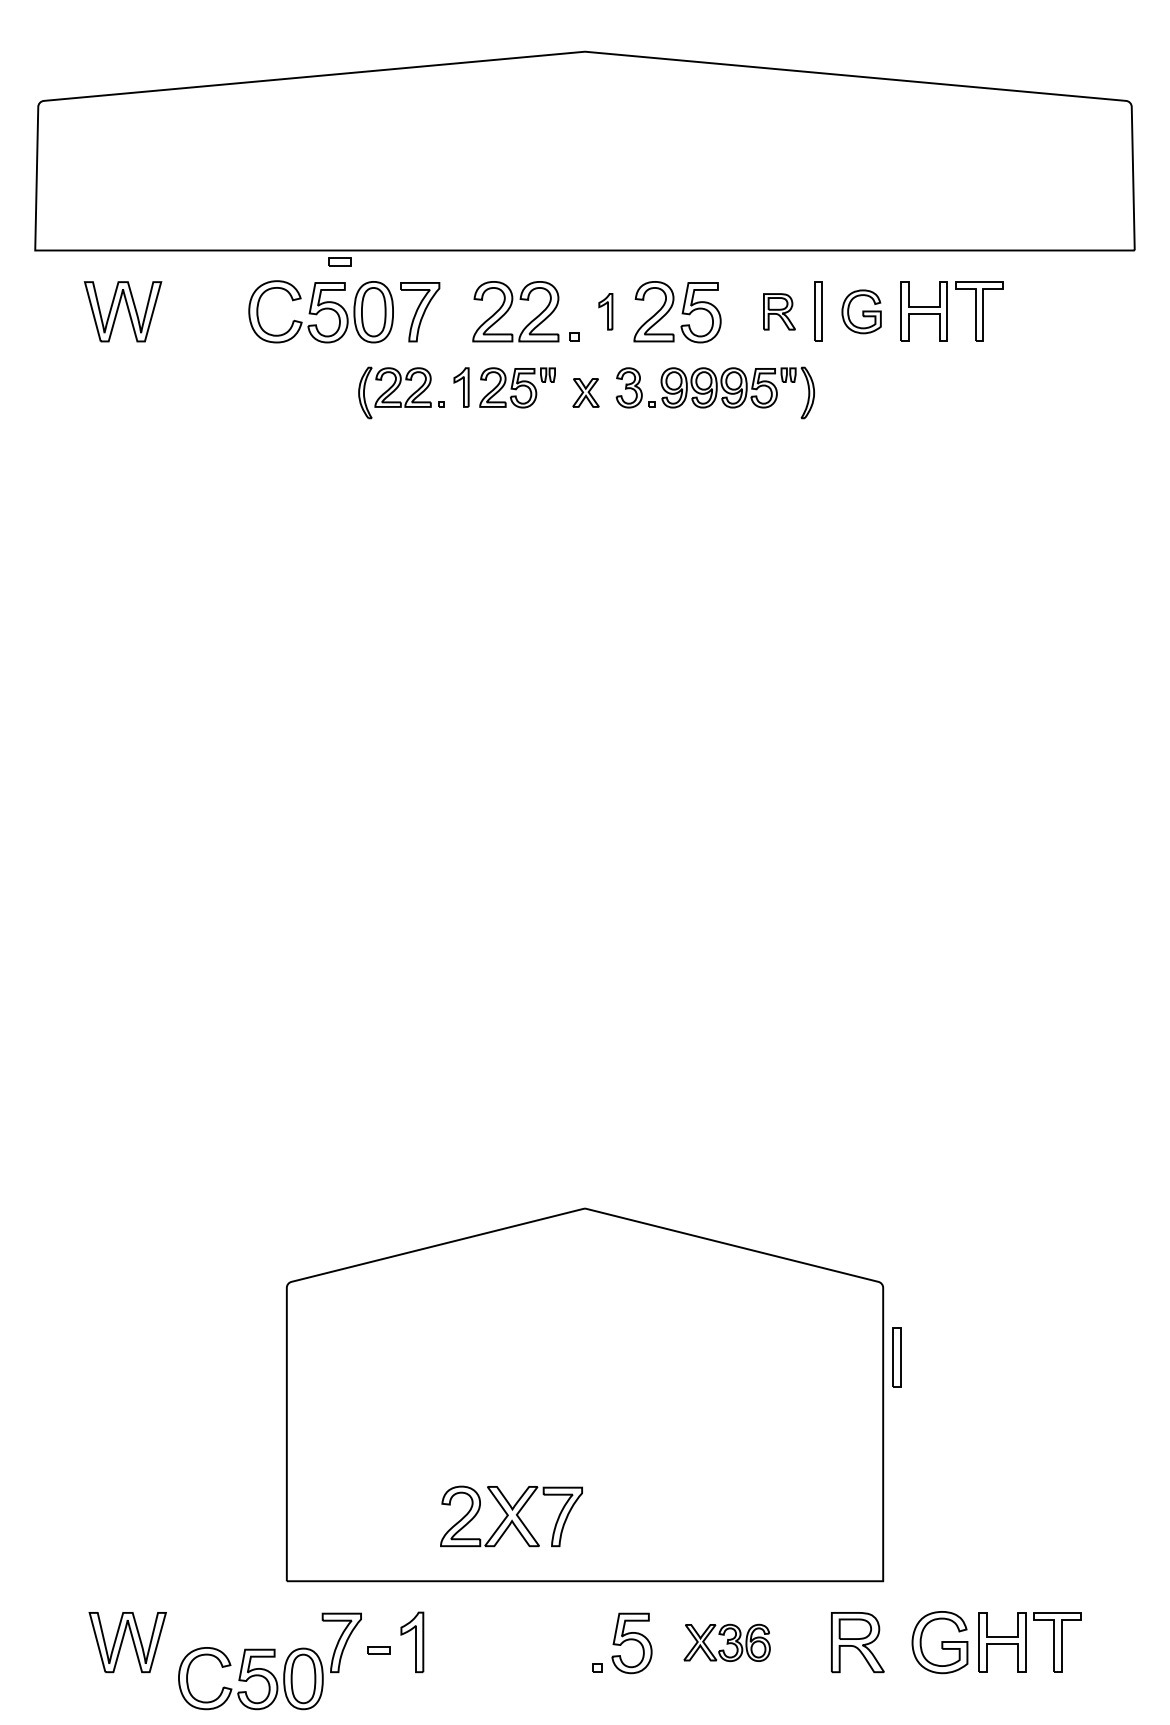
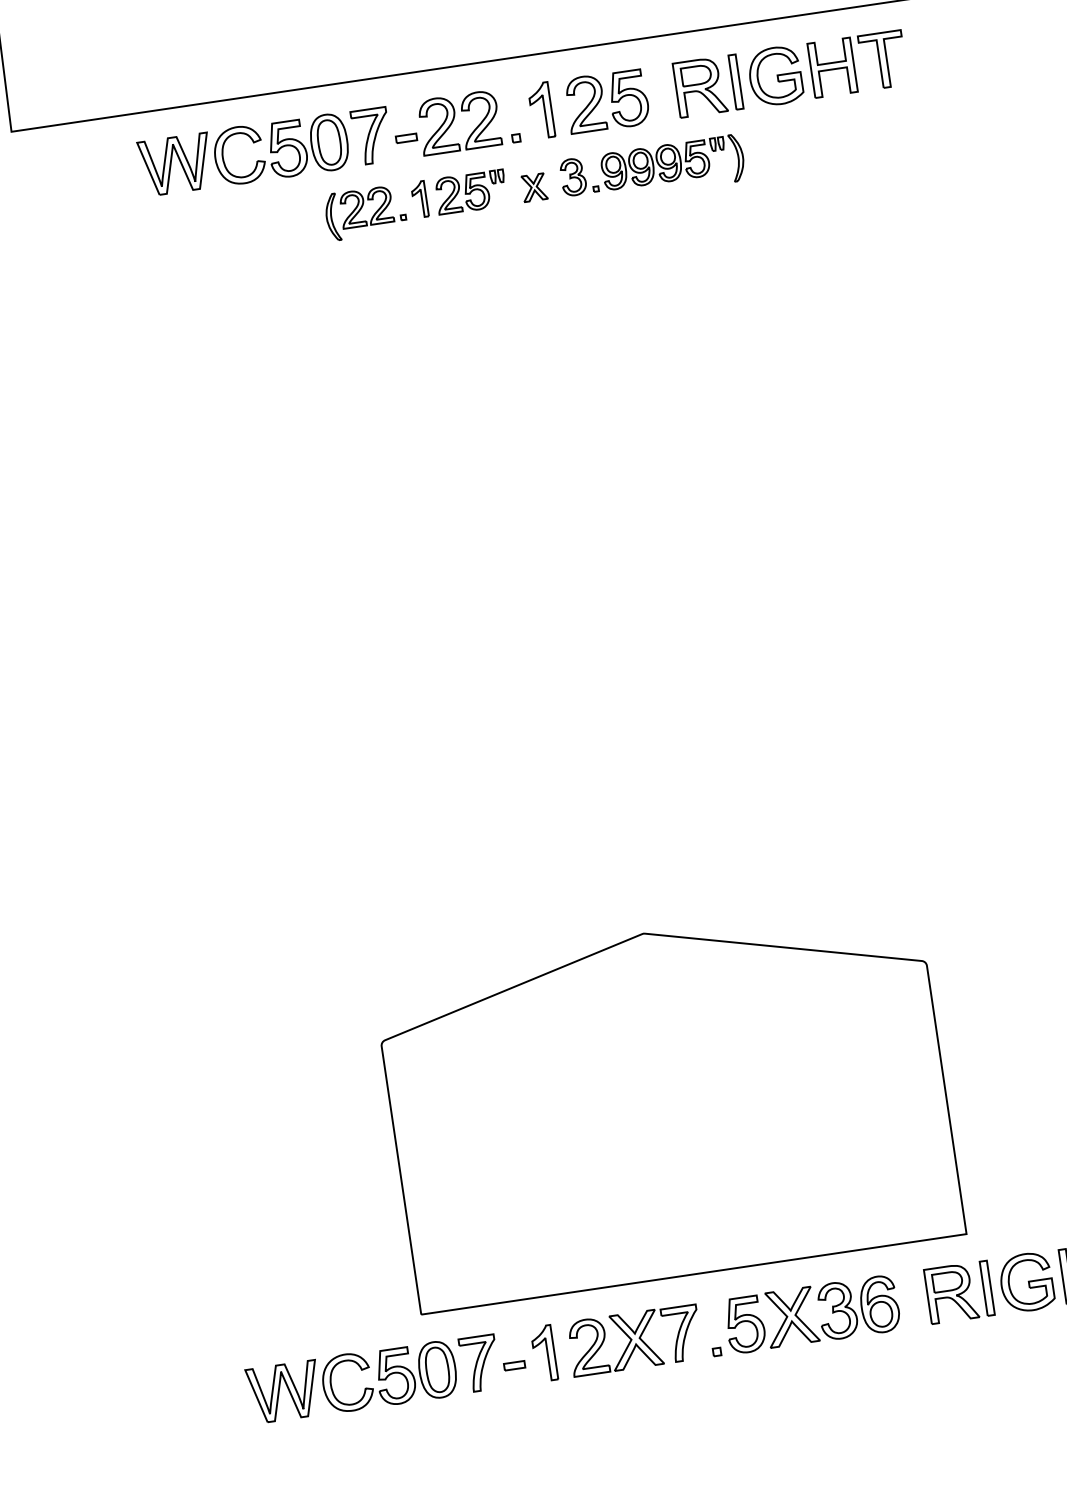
part: (339, 261) -> (406, 138), moved
part: (122, 311) -> (175, 164), moved
part: (605, 311) -> (541, 110), size x1.67
part: (779, 311) -> (700, 87), size x1.67
part: (861, 311) -> (775, 76), size x1.43
part: (896, 1357) -> (987, 1288), moved
part: (511, 1516) -> (634, 1340), moved
part: (726, 1642) -> (831, 1311), size x1.67
part: (250, 1678) -> (389, 1376), moved

